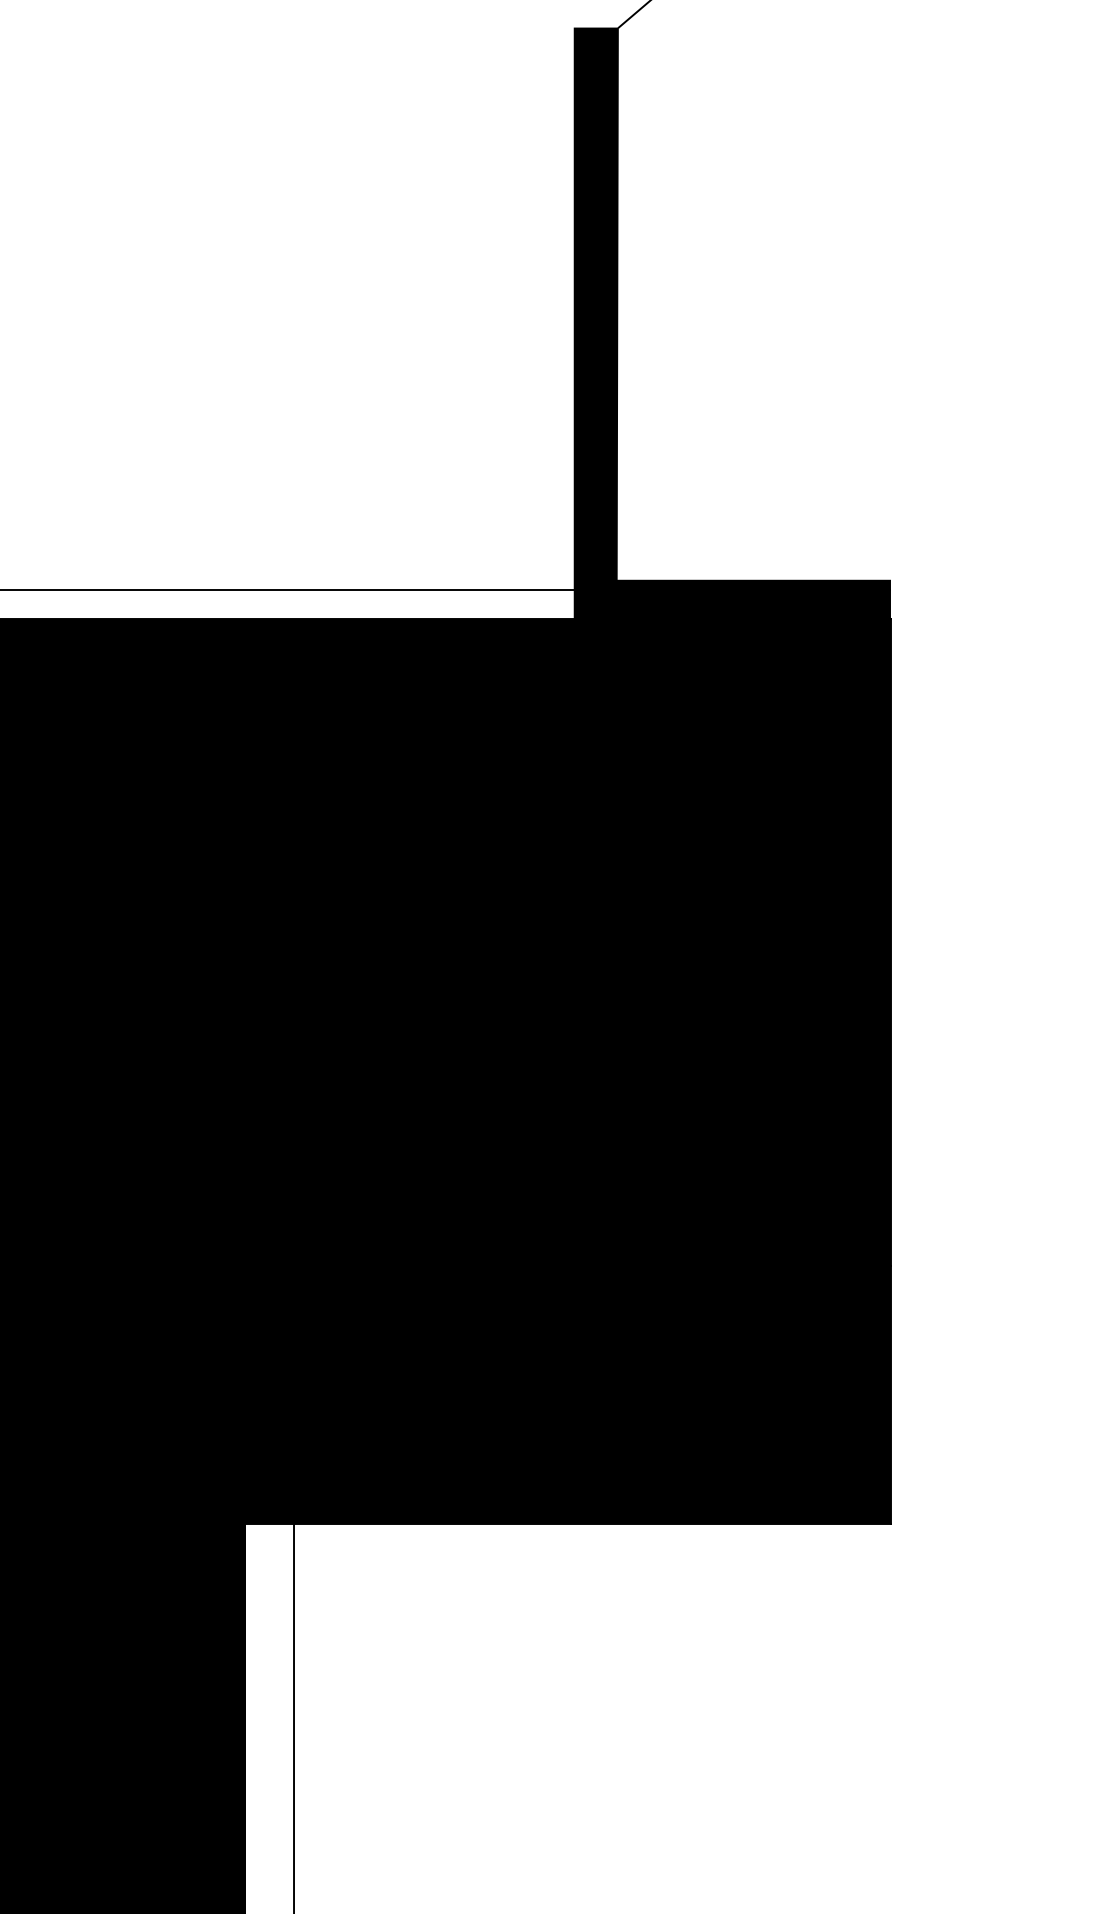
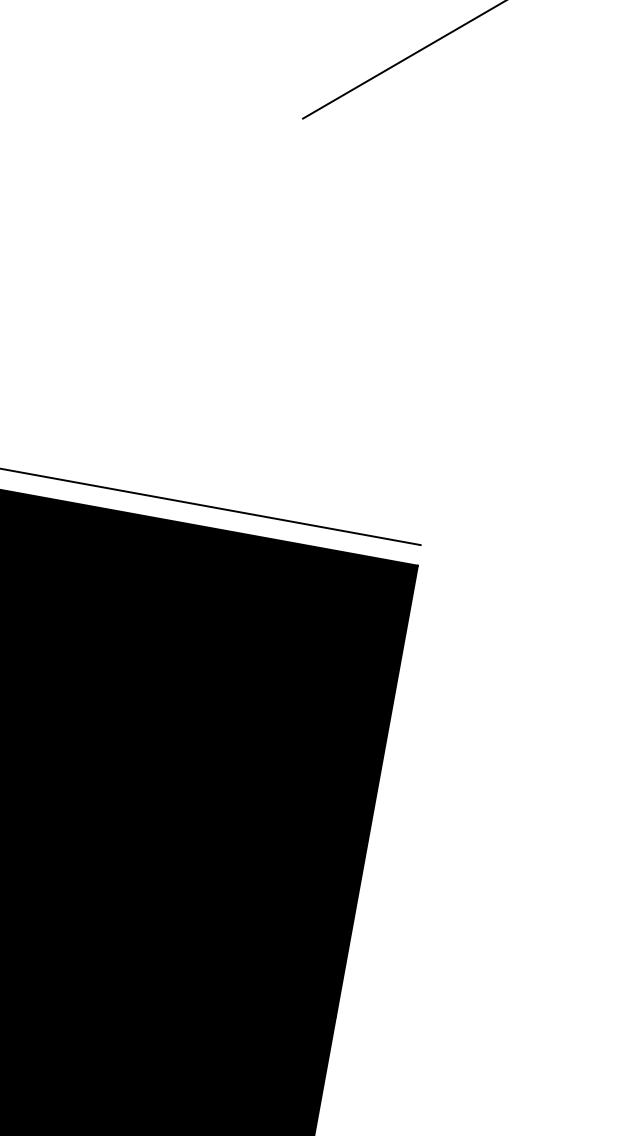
fill: (731, 323) -> (344, 339), removed

